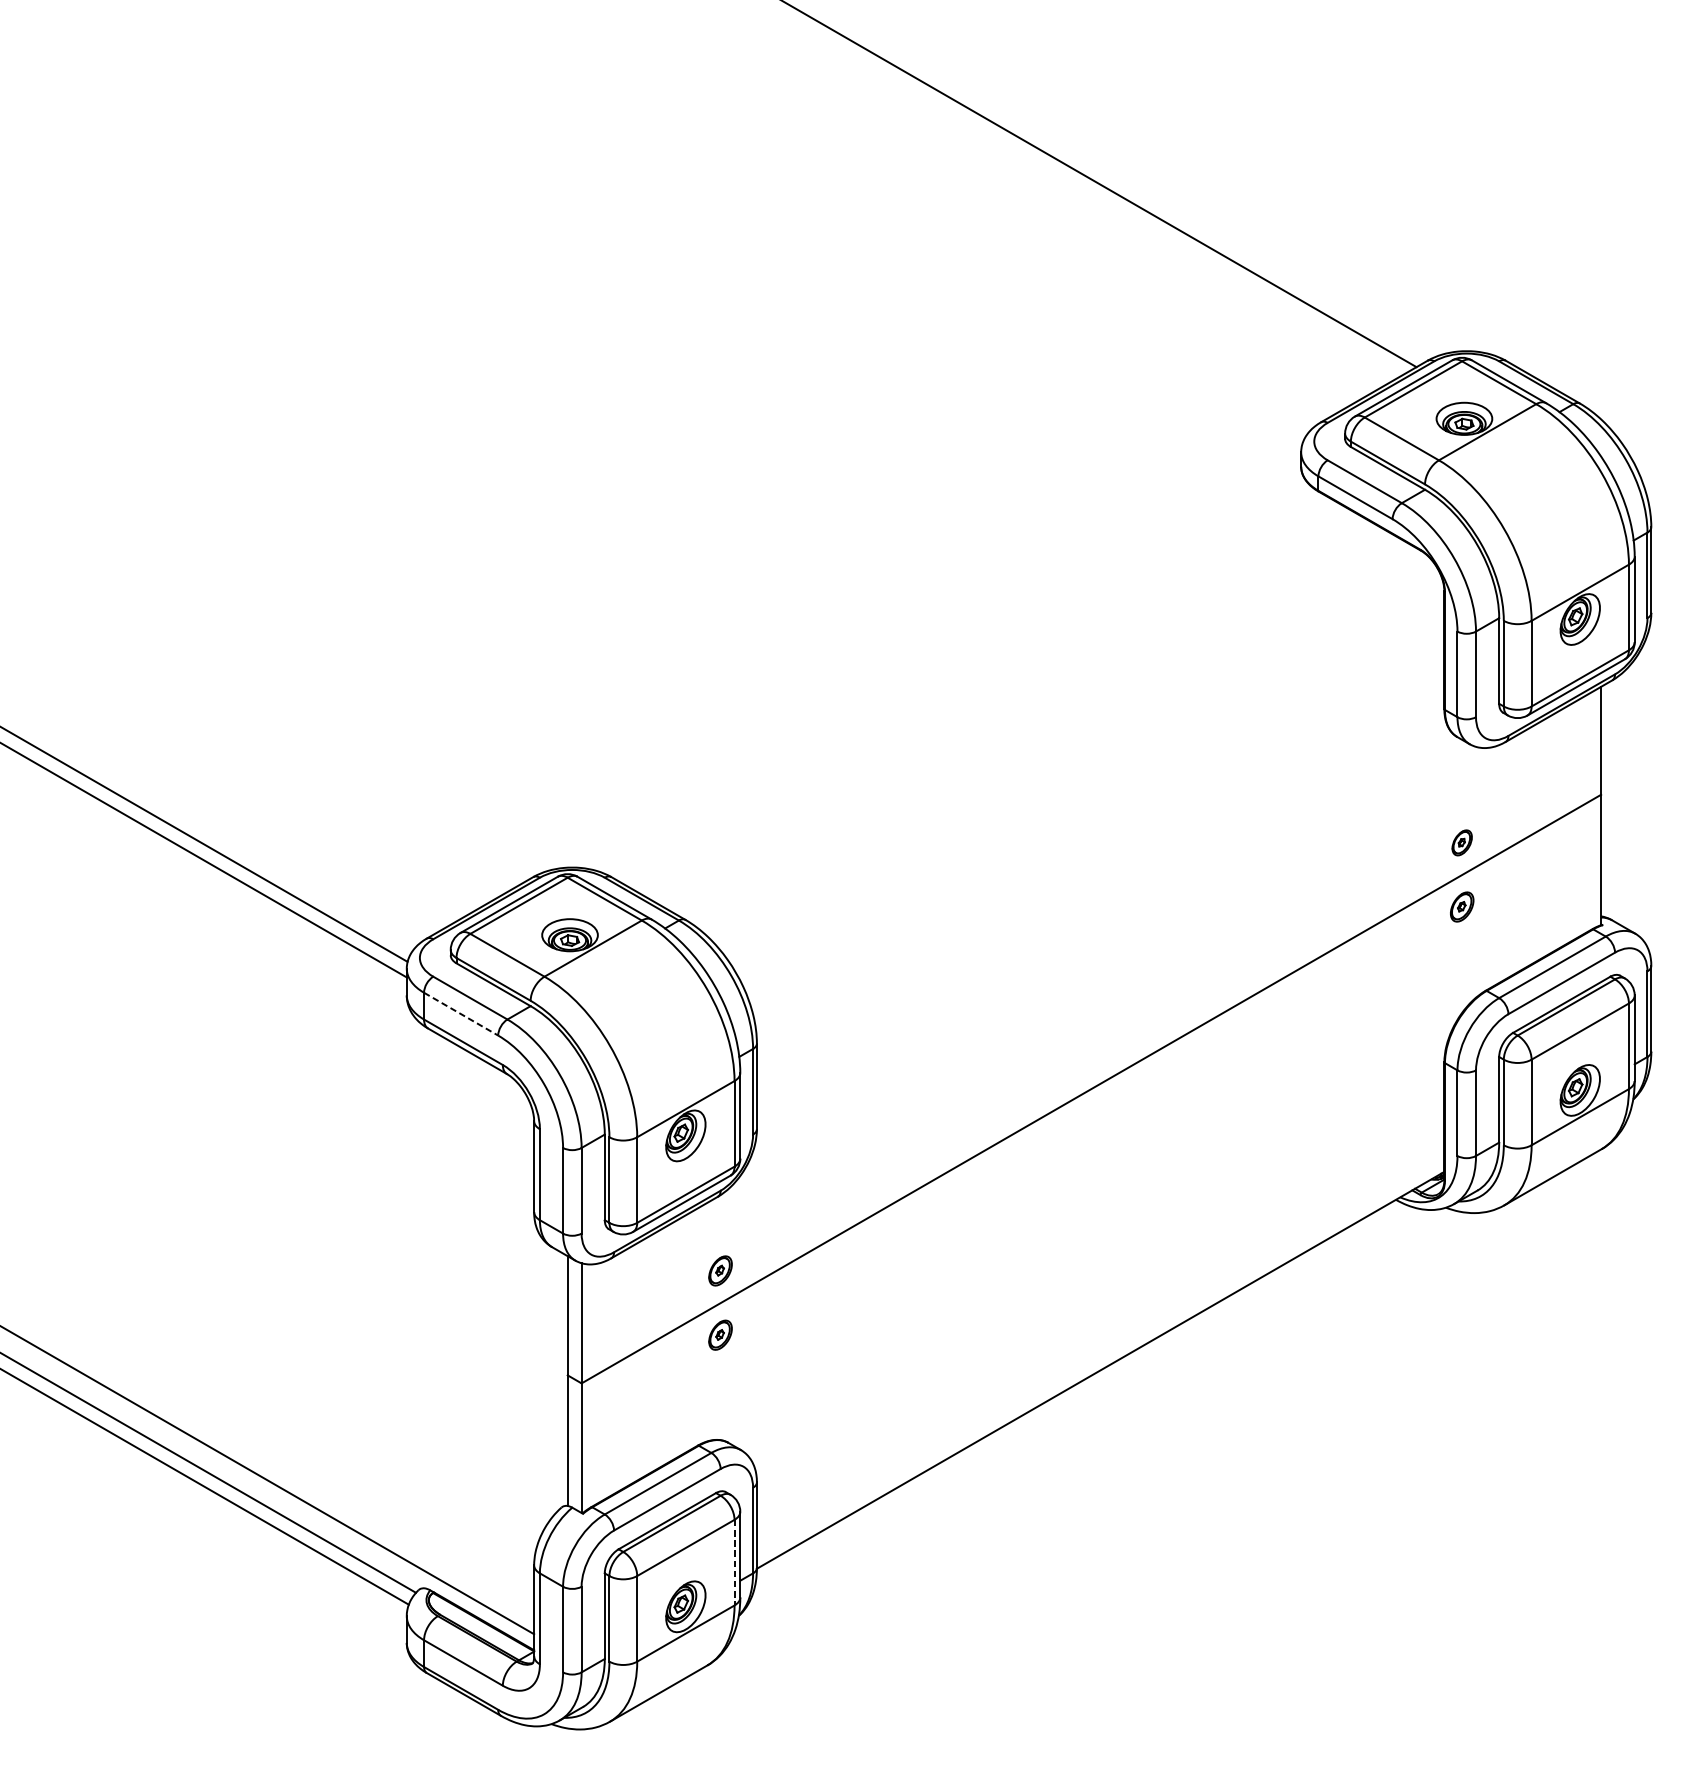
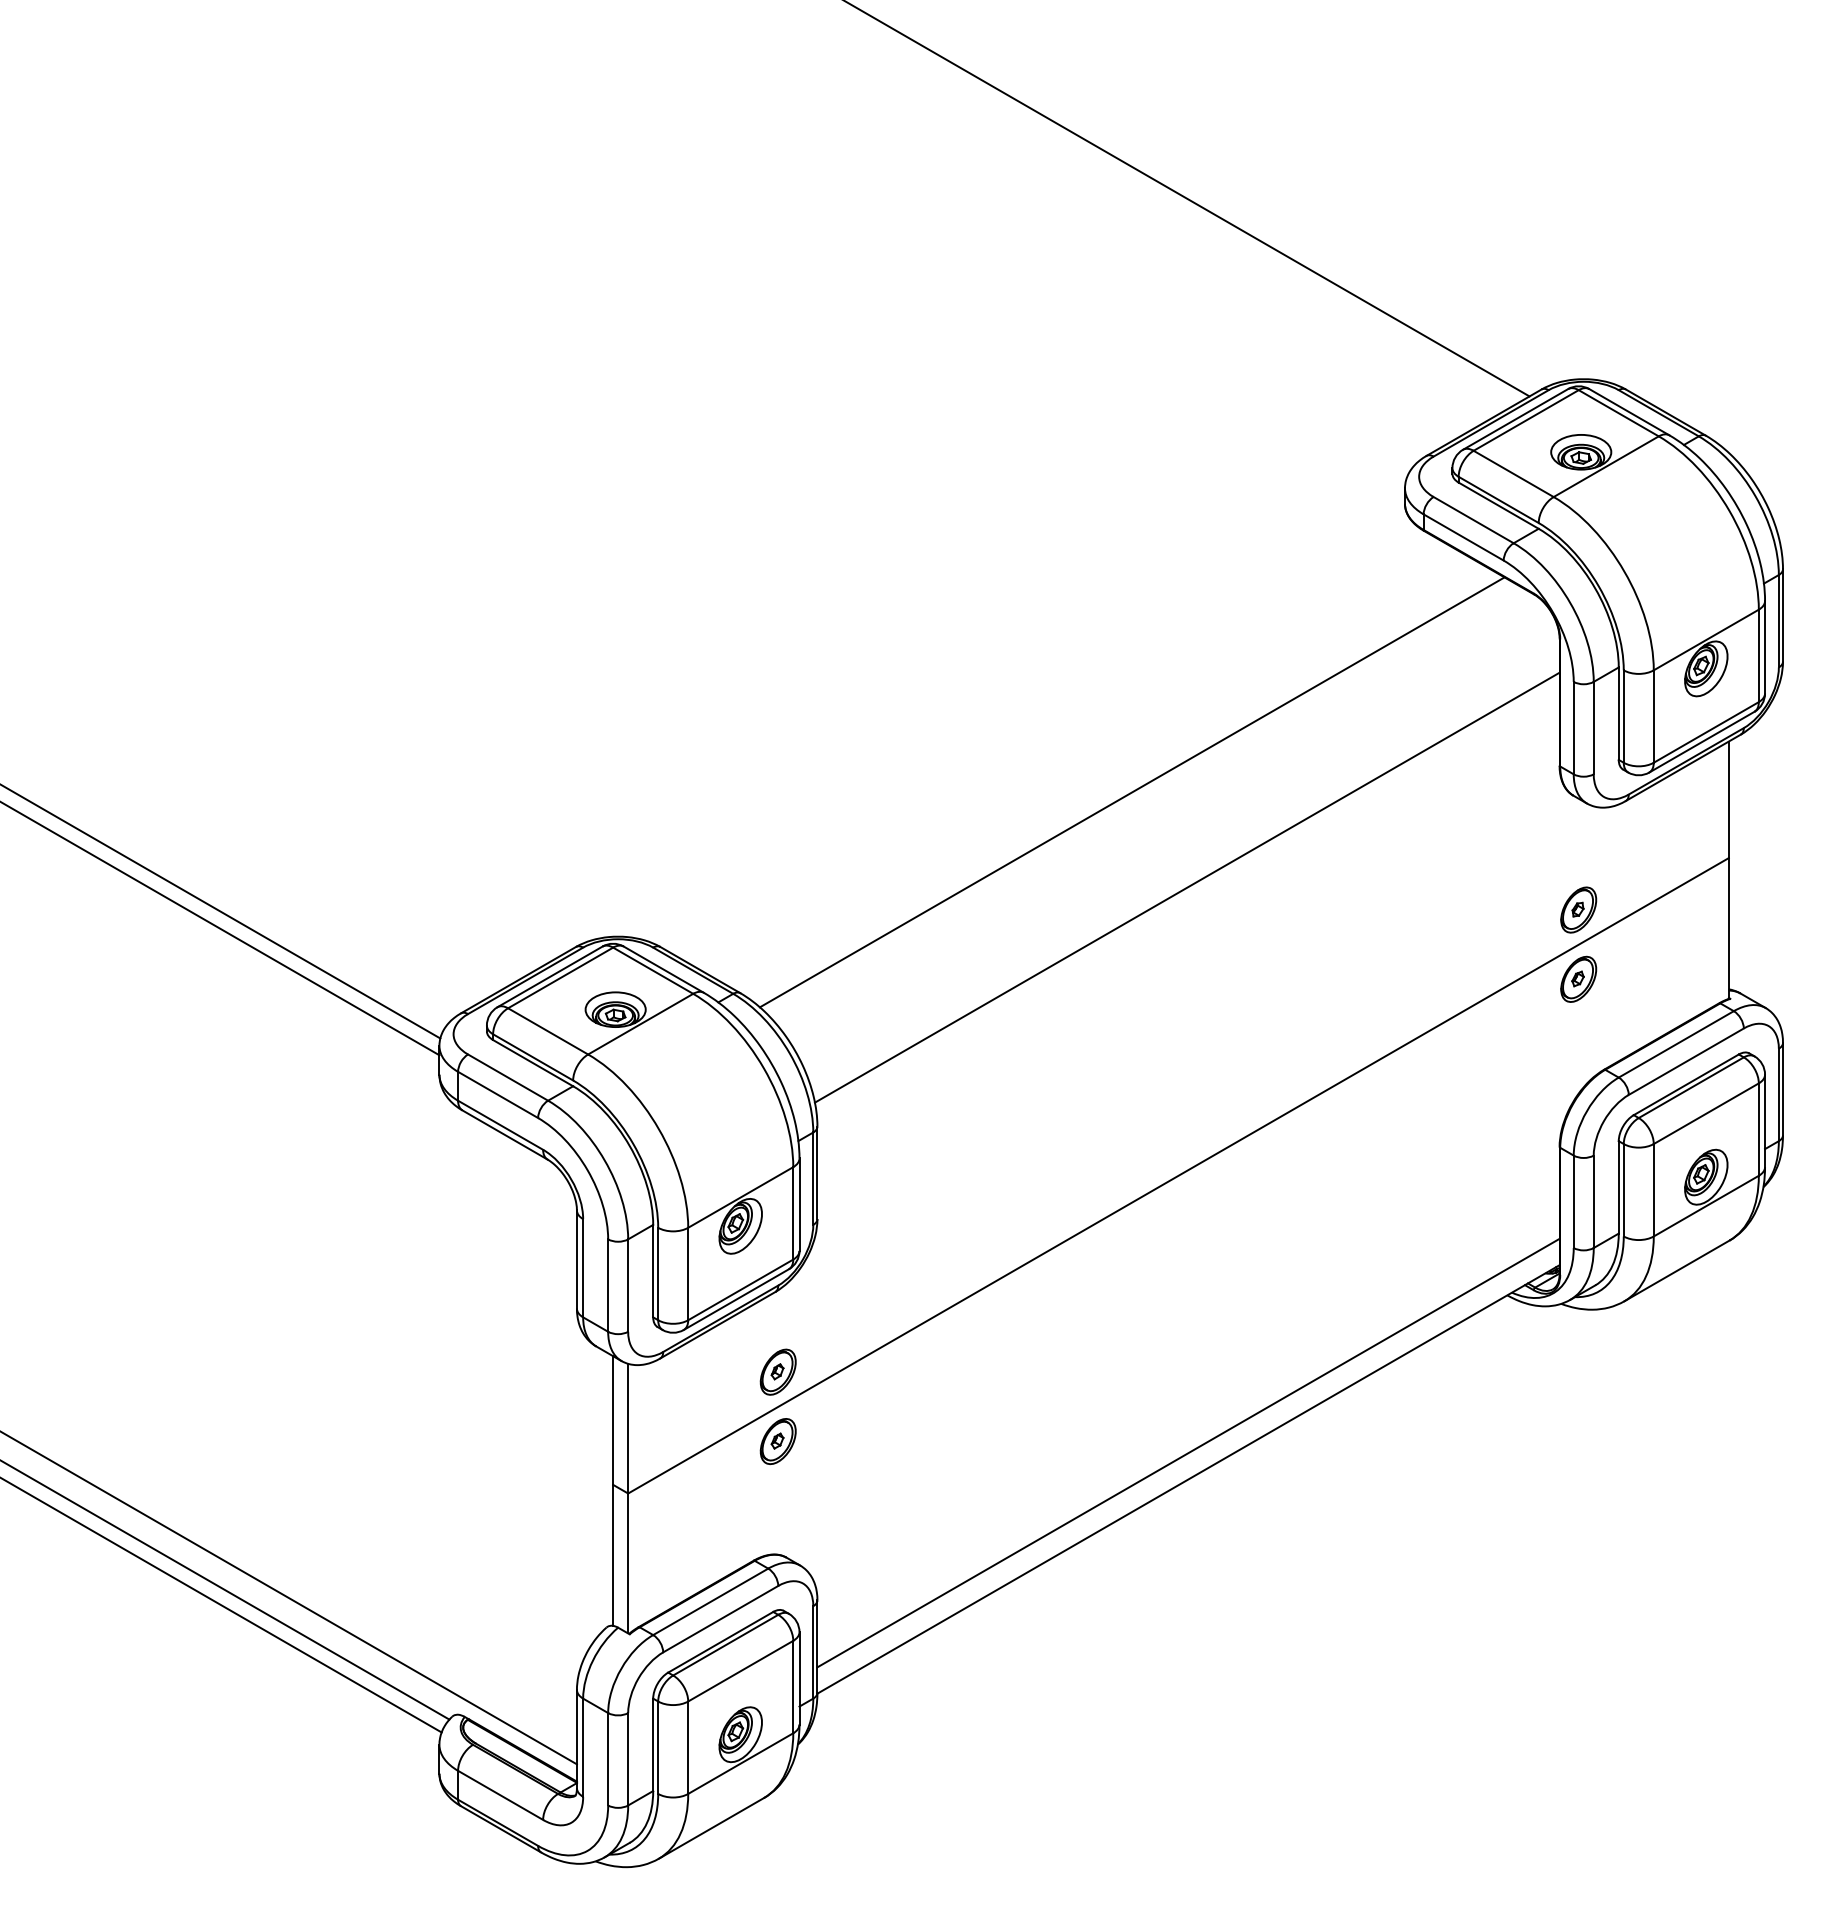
line: (1047, 734) -> (1131, 792), added
line: (1098, 822) -> (1186, 887), added
part: (1461, 842) -> (1578, 909), size x1.67
part: (1461, 906) -> (1578, 978), size x1.43
line: (461, 1014) -> (498, 1095), dashed -> solid
part: (719, 1270) -> (777, 1371), size x1.43
part: (719, 1335) -> (777, 1441), size x1.43
line: (1100, 1345) -> (1188, 1452), added
line: (734, 1563) -> (793, 1687), dashed -> solid

